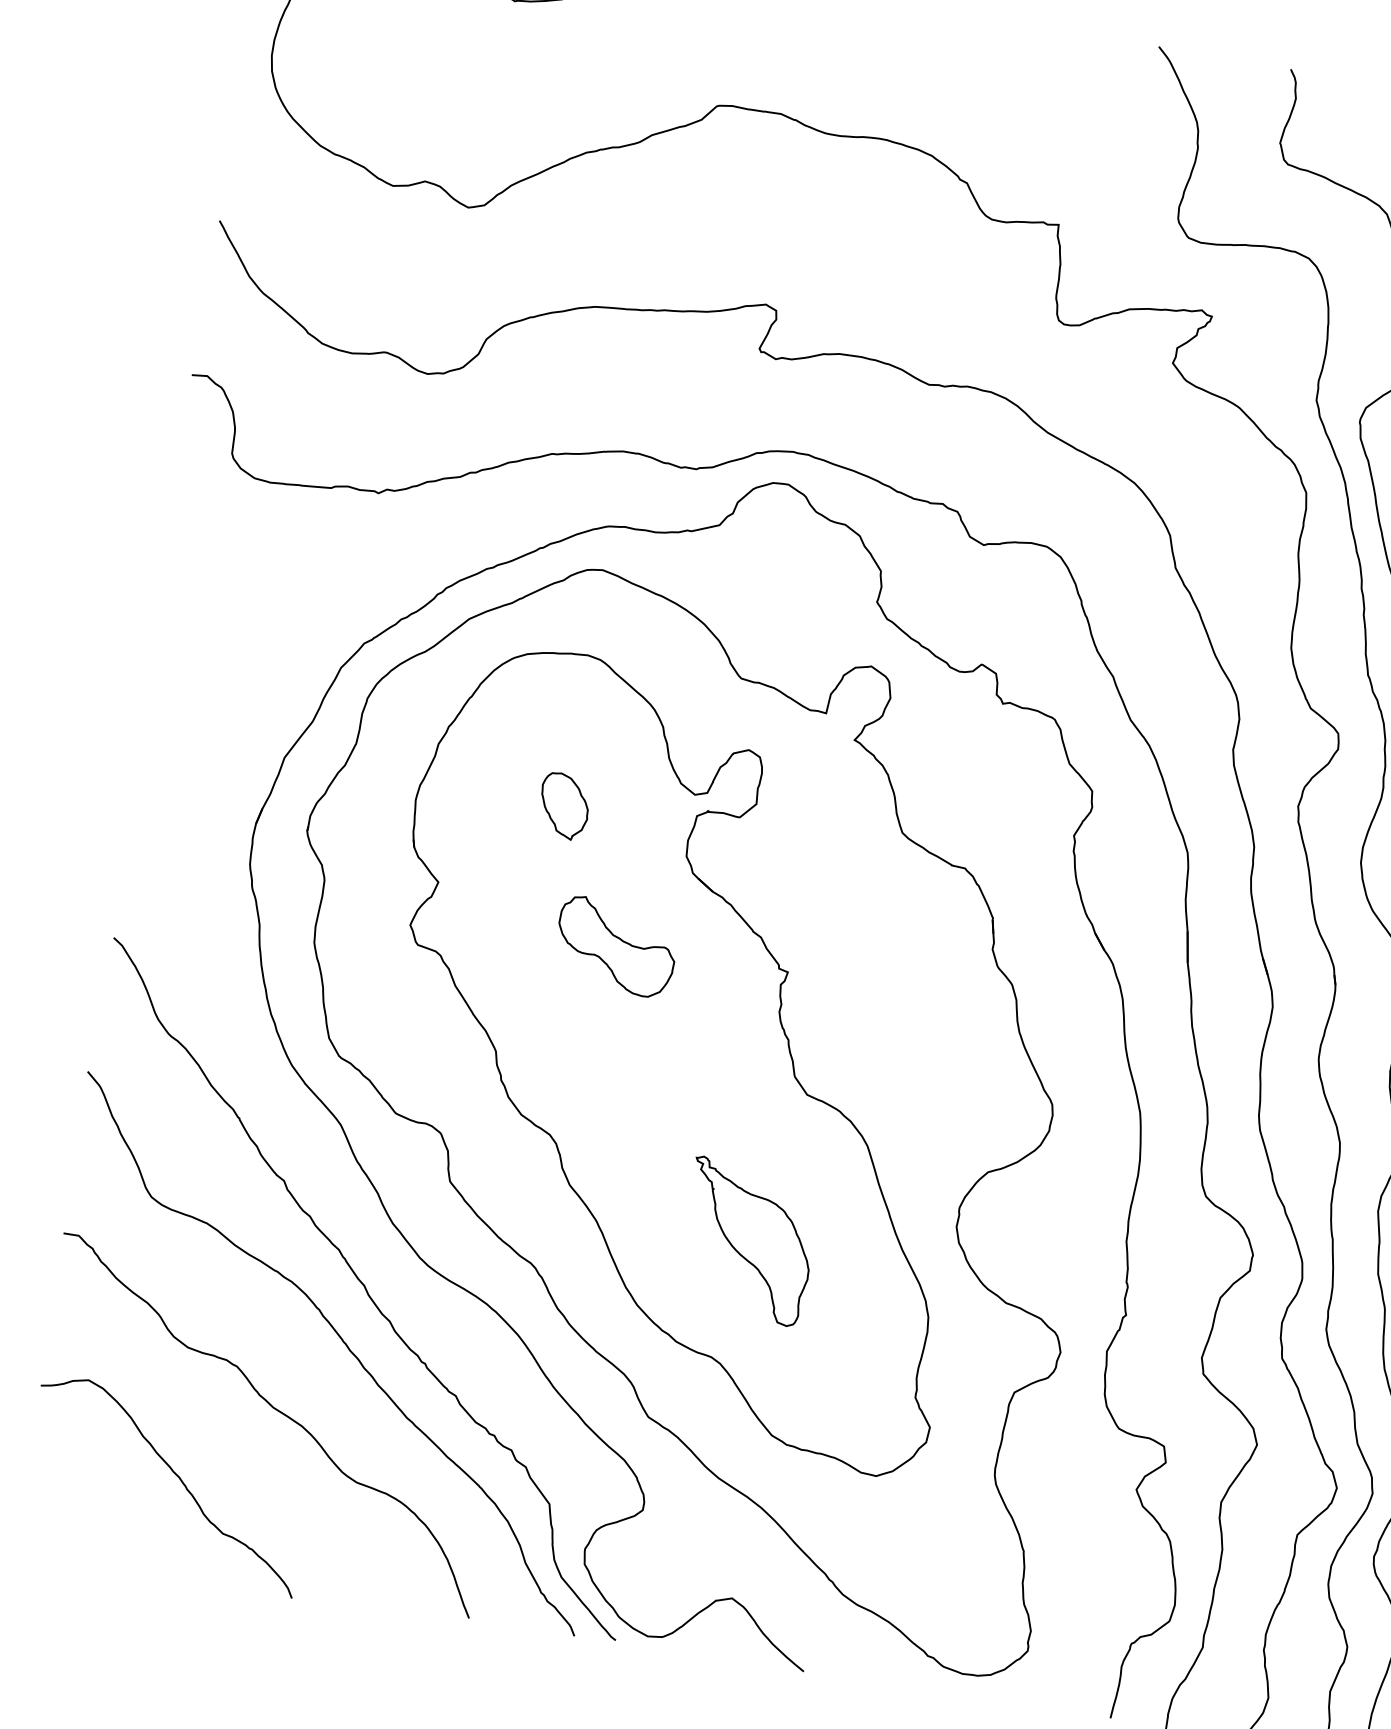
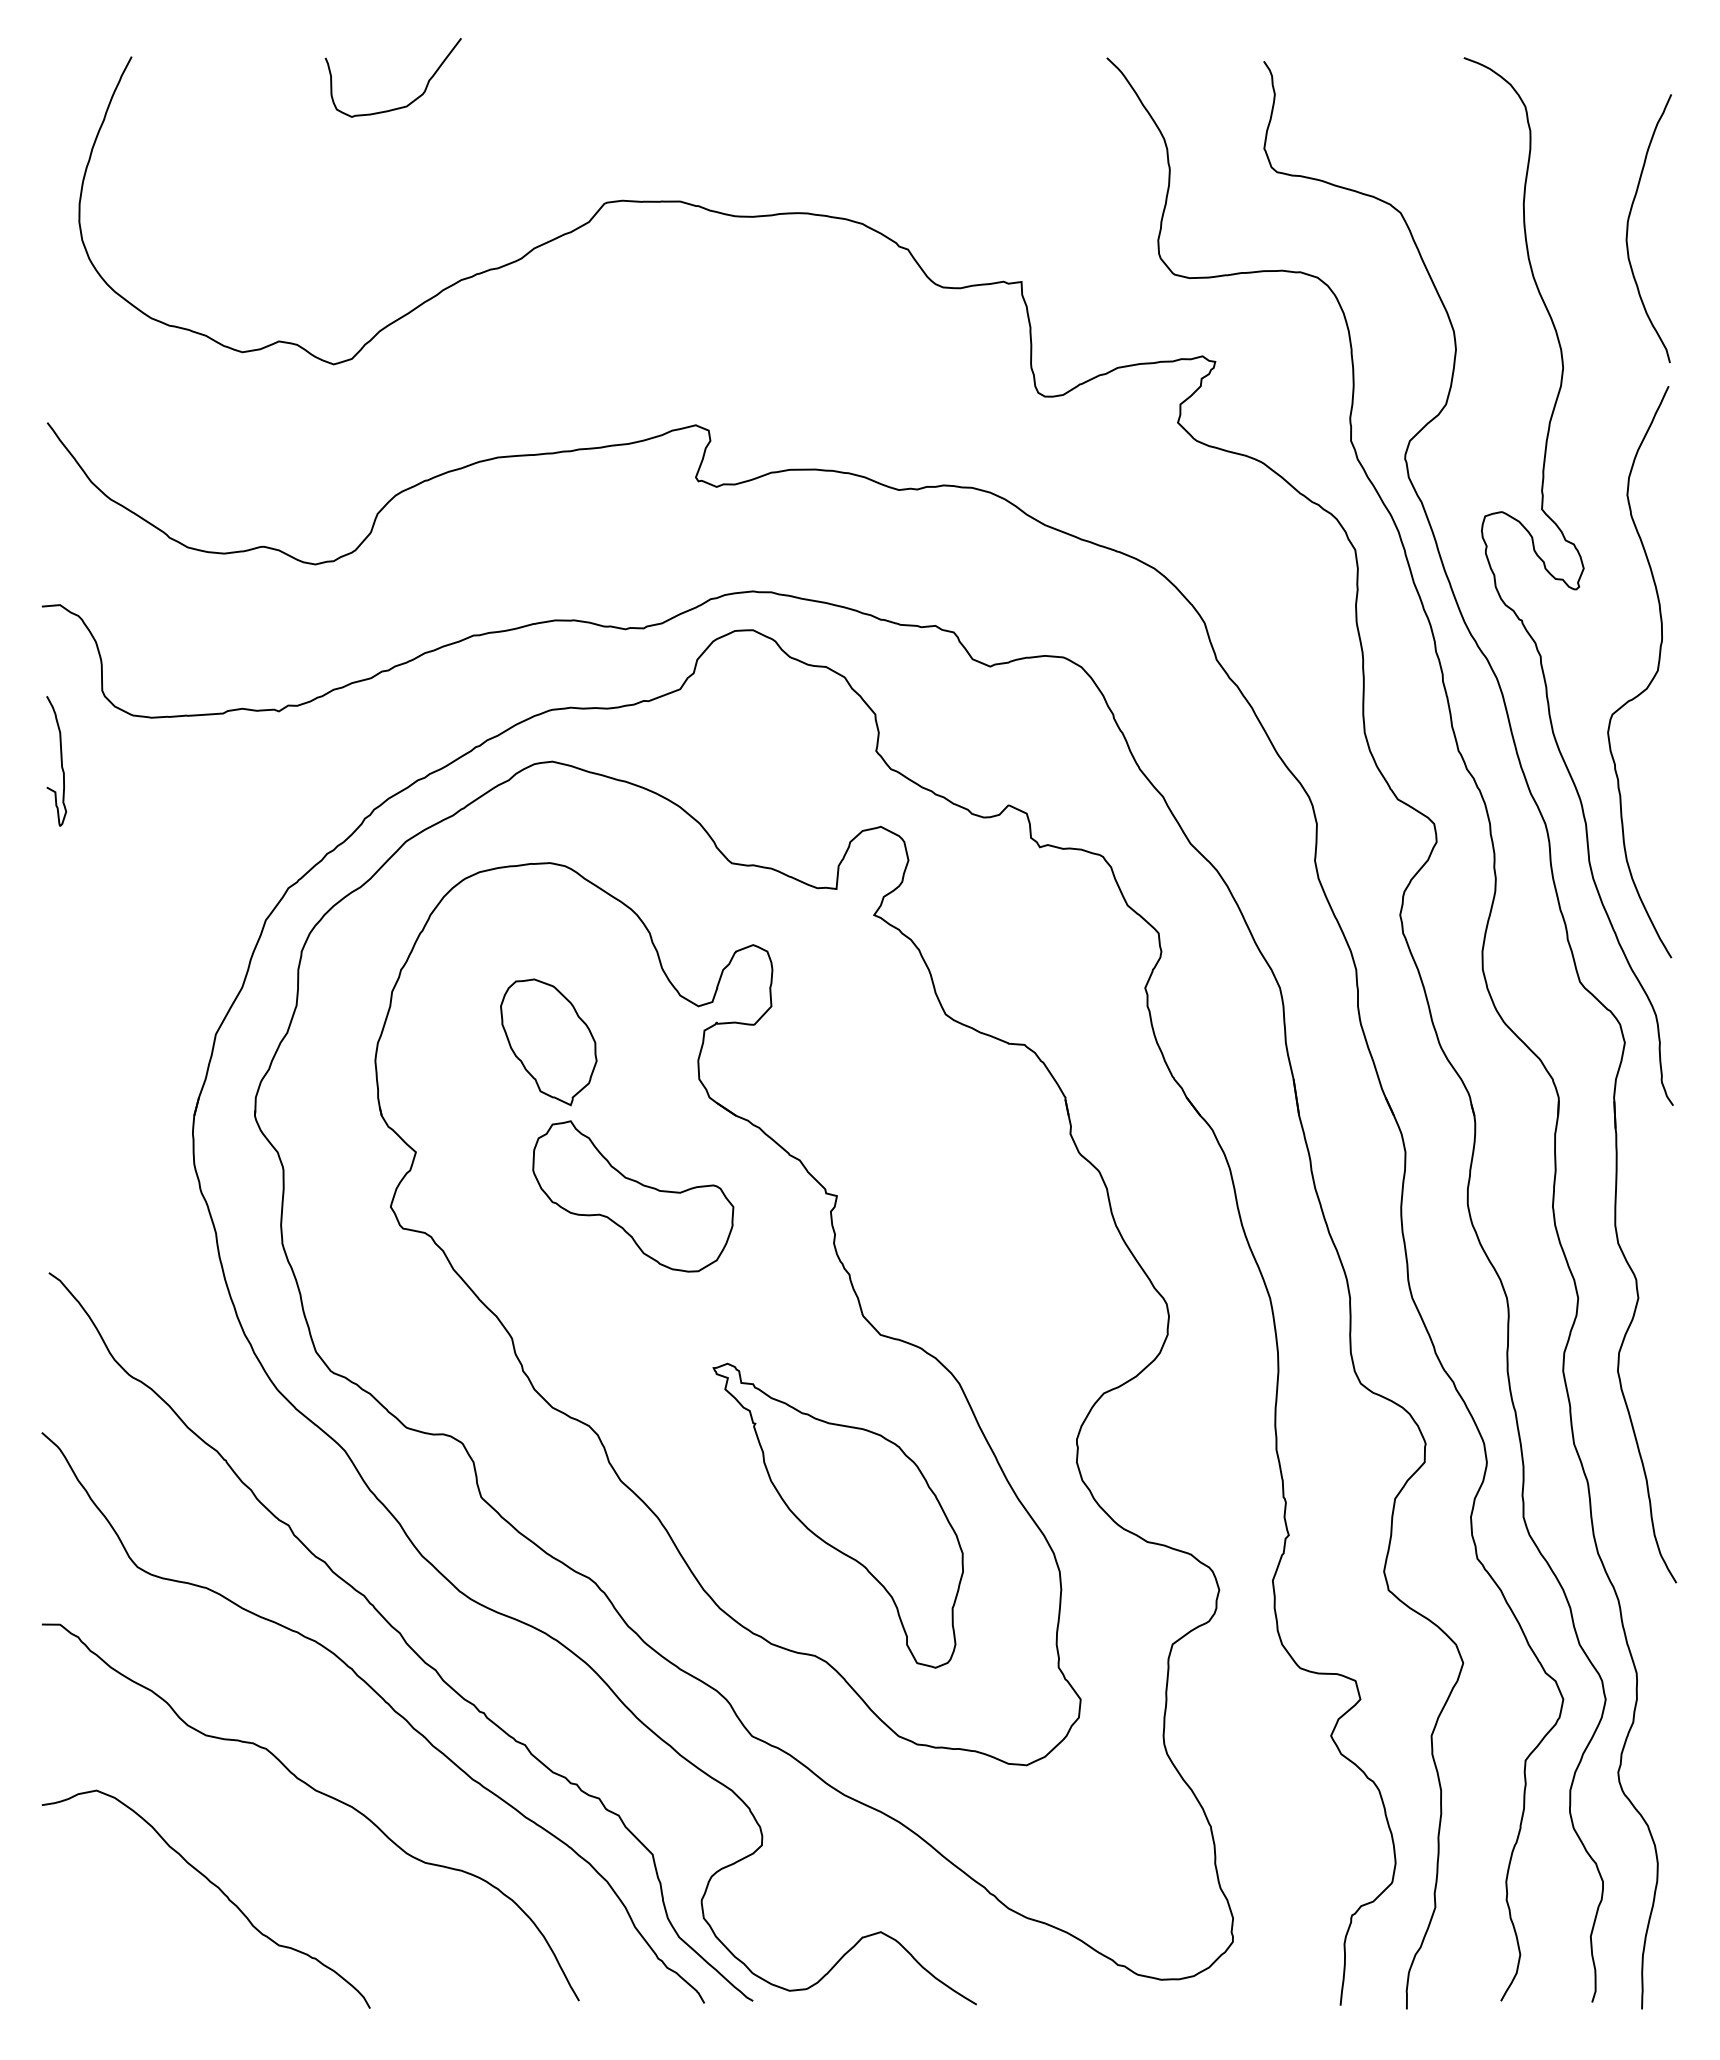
curve: (187, 508) -> (60, 761), added
part: (564, 806) -> (548, 1042), size x1.67
part: (616, 946) -> (633, 1196), size x1.43
part: (748, 1241) -> (837, 1515), size x1.67

